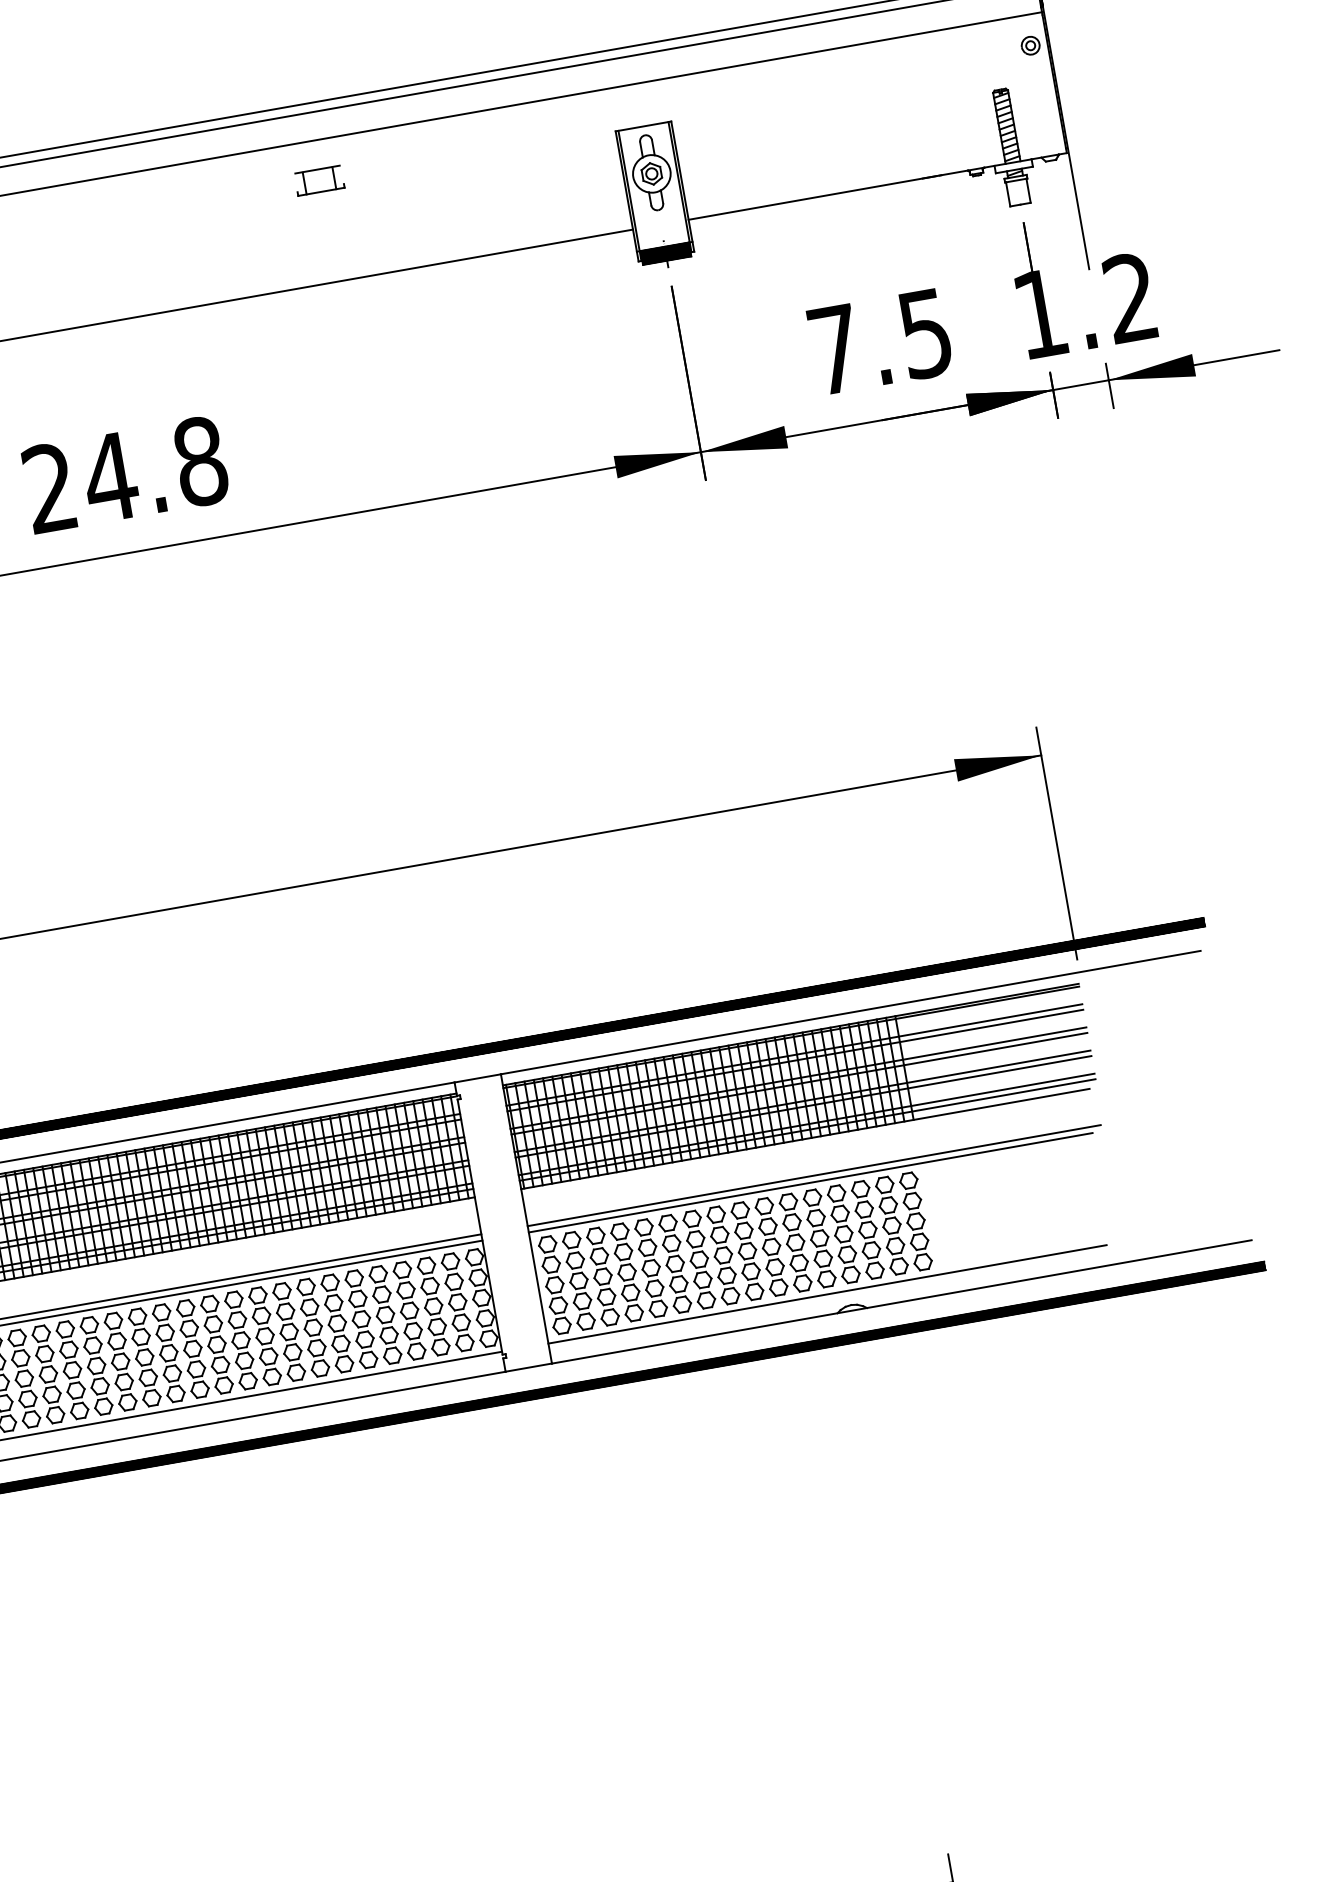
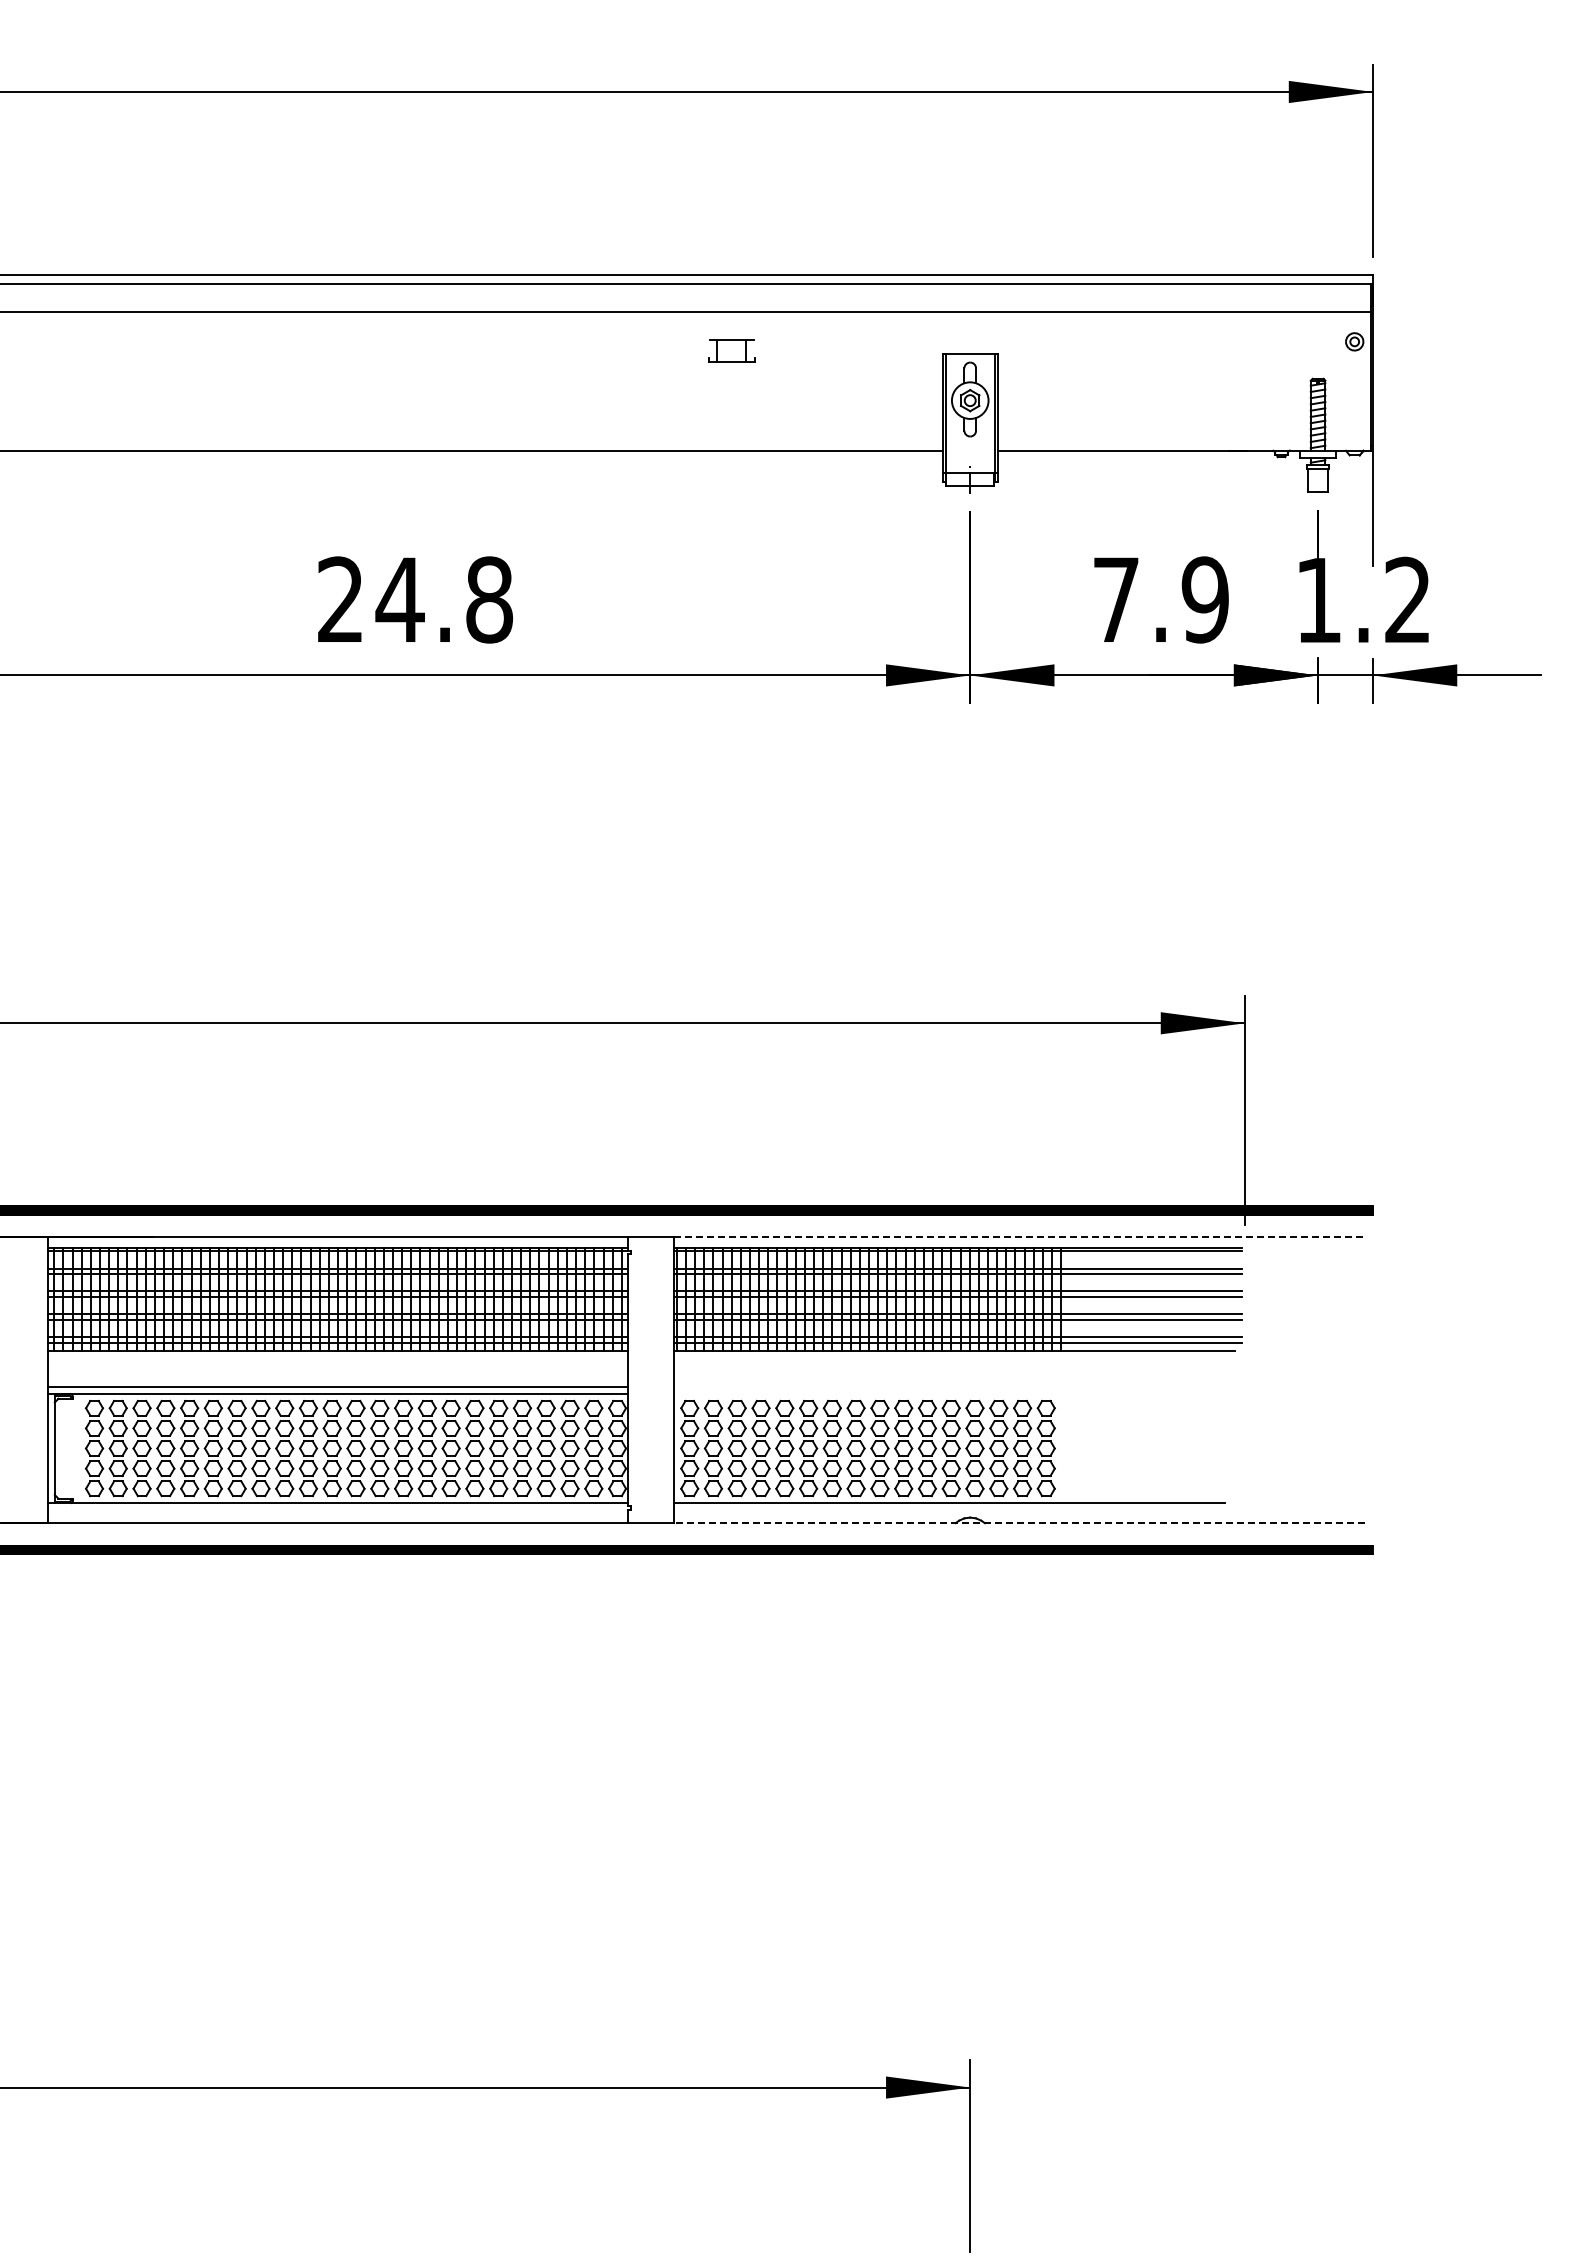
part: (319, 180) -> (731, 350), moved
hatch: (666, 253) -> (970, 479), removed
text: (924, 333) -> (1204, 599), 7.5 -> 7.9
line: (851, 1012) -> (1019, 1237), solid -> dashed
line: (814, 1175) -> (956, 1387), removed
line: (810, 1182) -> (951, 1393), removed
line: (901, 1302) -> (1018, 1523), solid -> dashed

